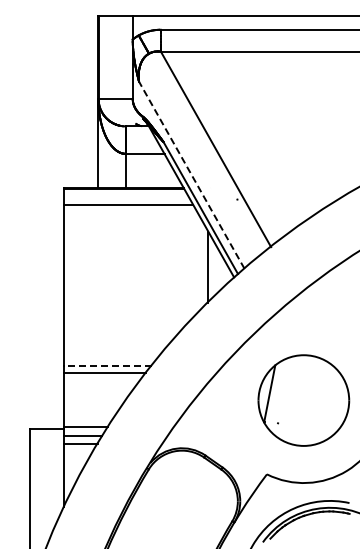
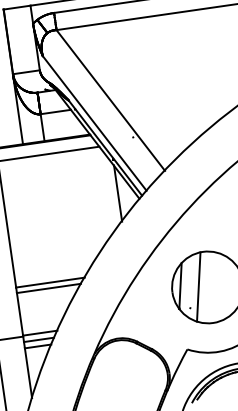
line: (191, 174) -> (94, 122), dashed -> solid
line: (107, 366) -> (50, 282), dashed -> solid
line: (291, 398) -> (198, 287), added

